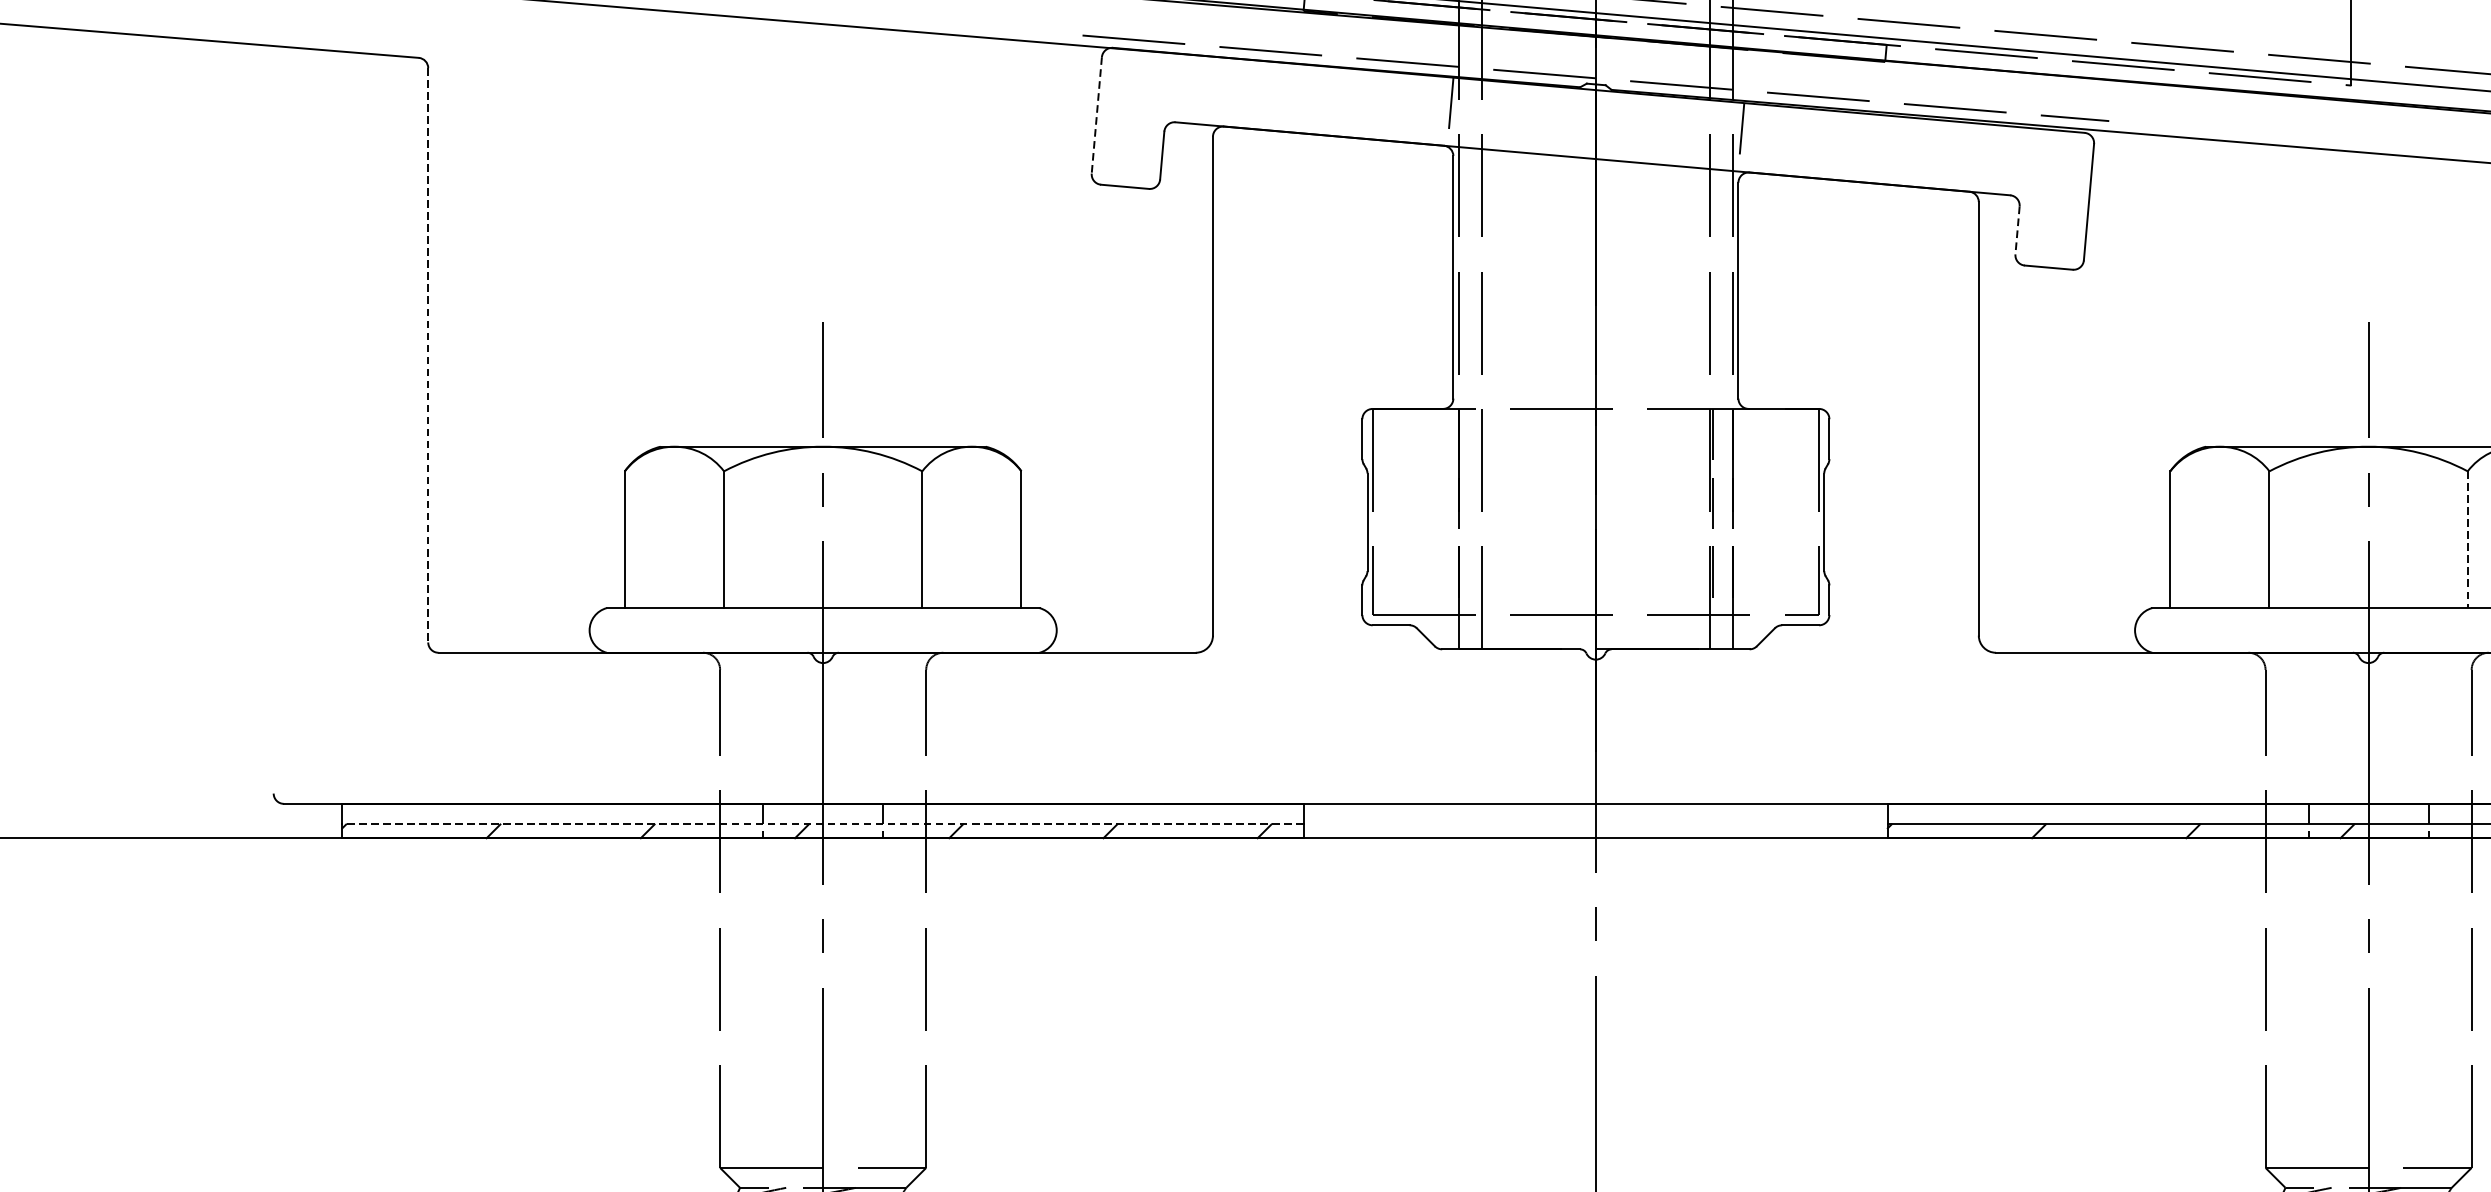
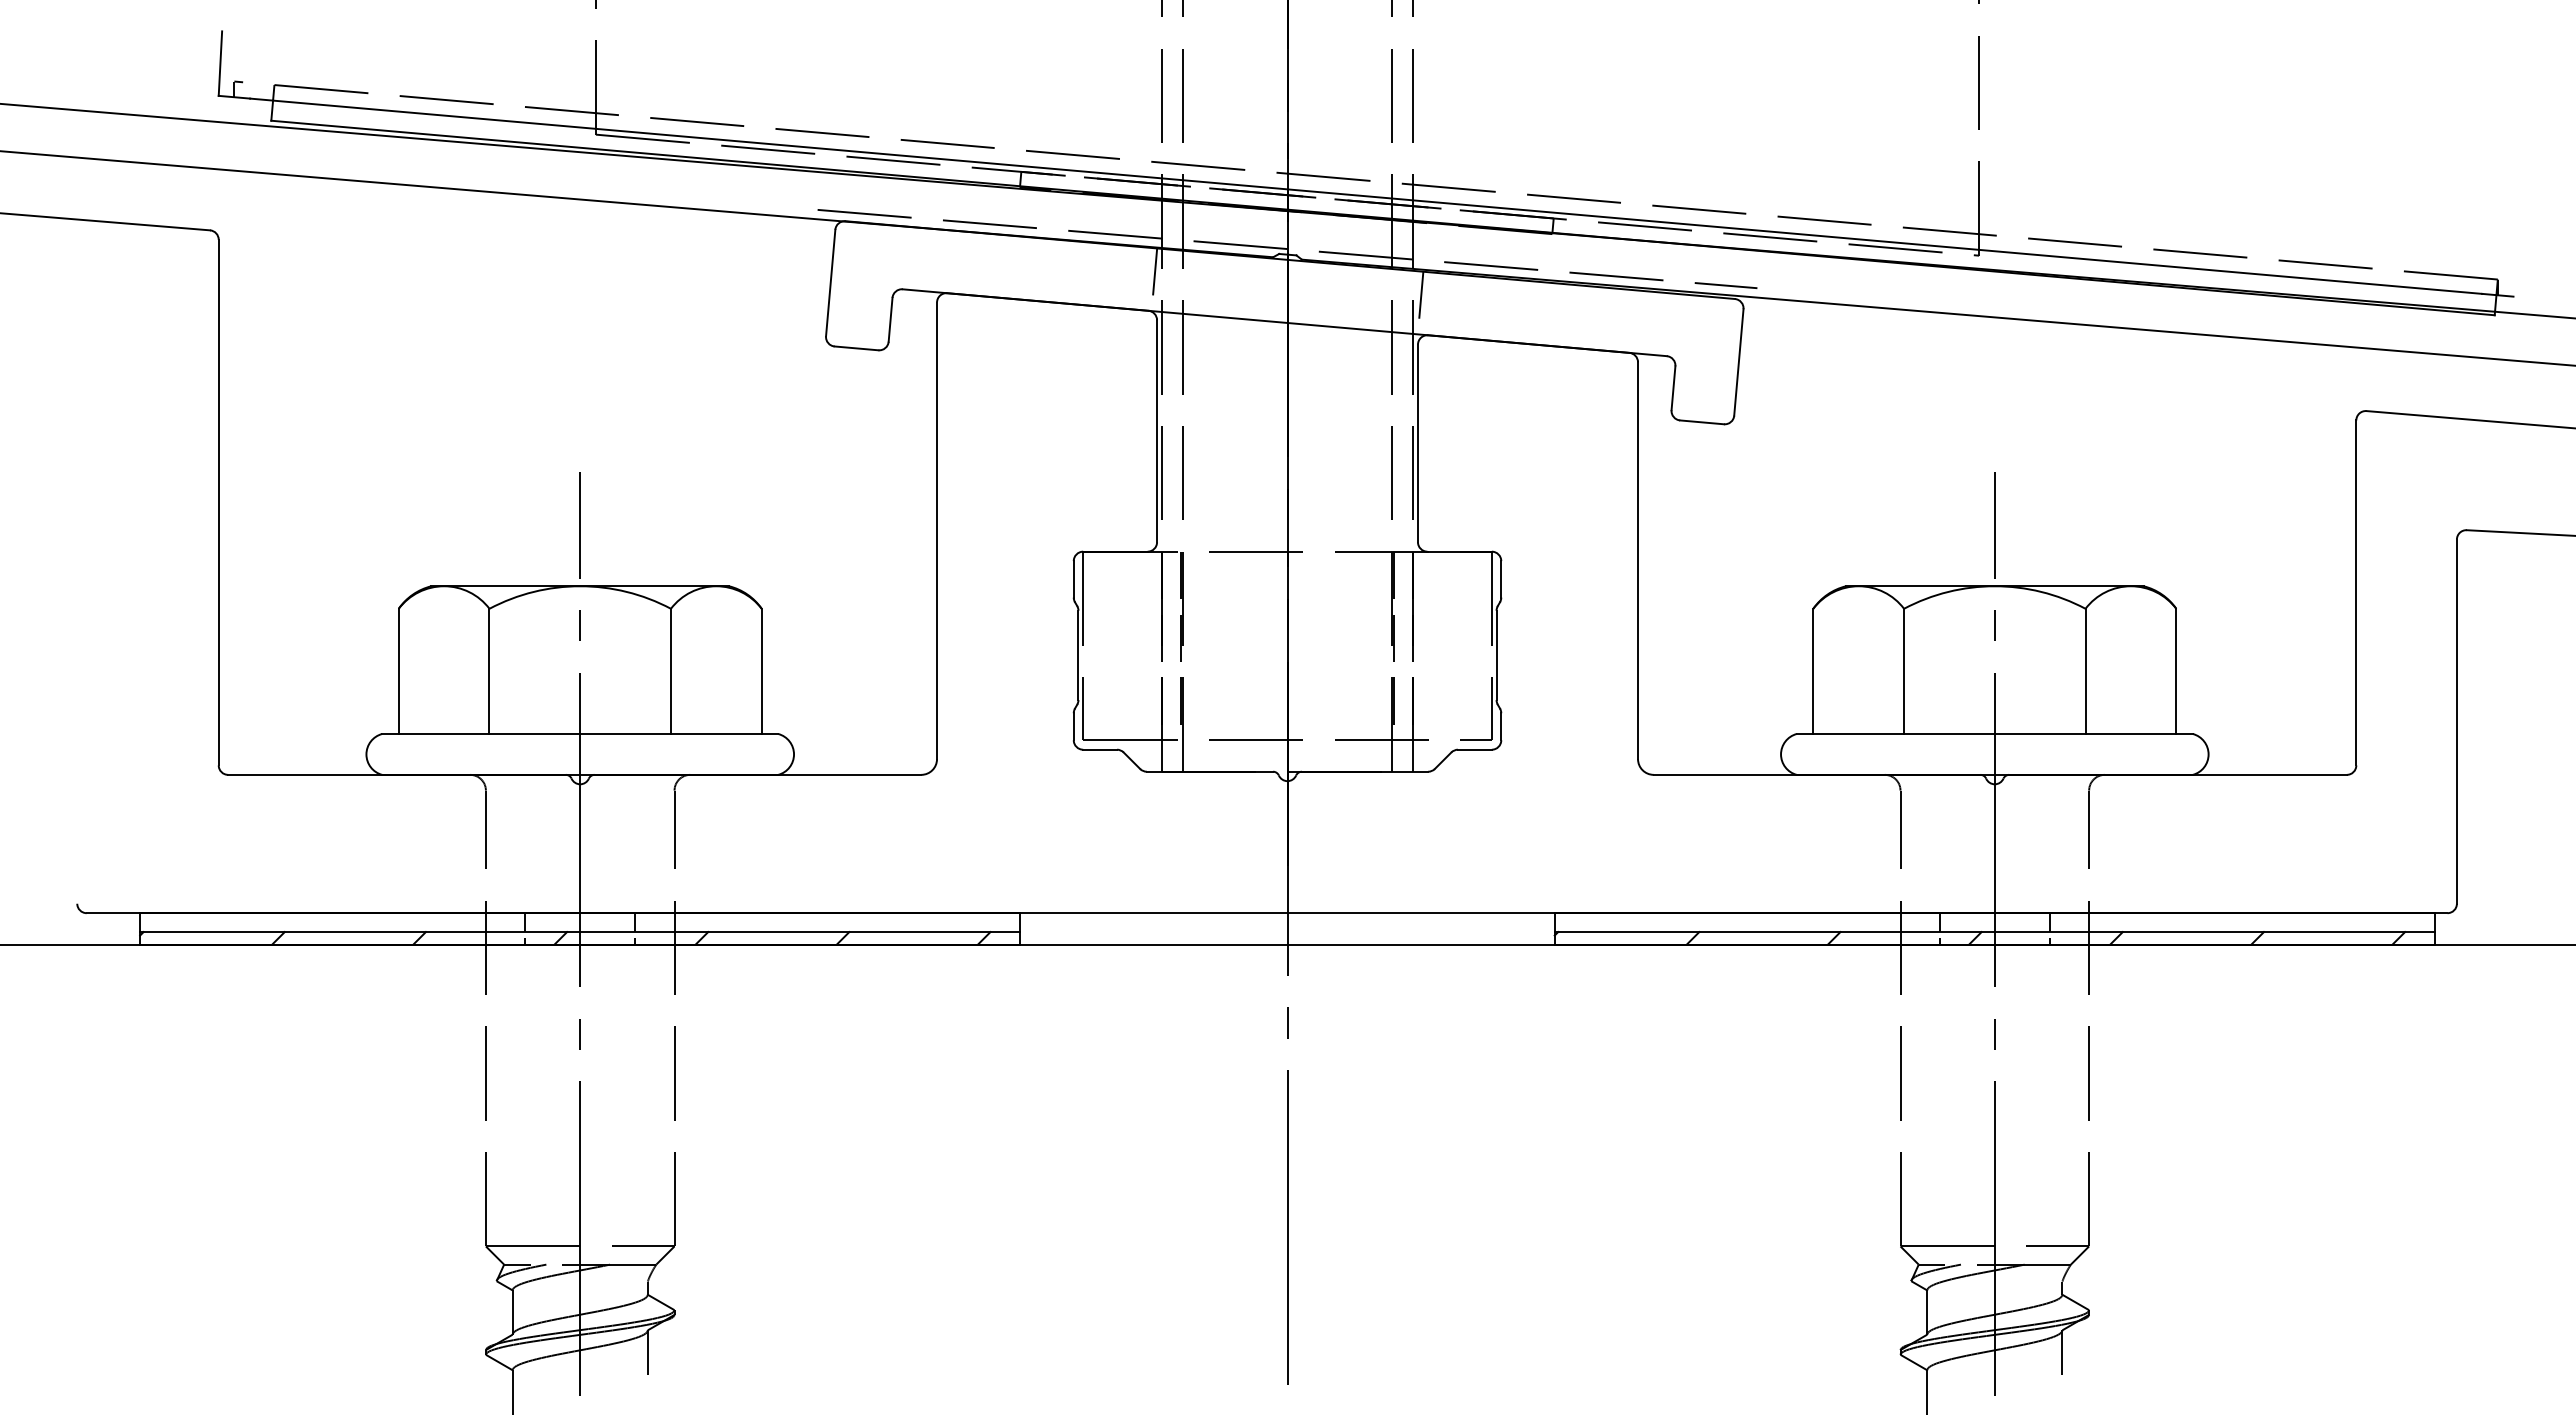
line: (1096, 115) -> (830, 283), dashed -> solid
line: (2017, 230) -> (1673, 388), dashed -> solid
line: (427, 355) -> (218, 502), dashed -> solid
line: (1478, 511) -> (1180, 645), added
line: (2467, 539) -> (2085, 671), dashed -> solid
line: (822, 824) -> (579, 932), dashed -> solid

